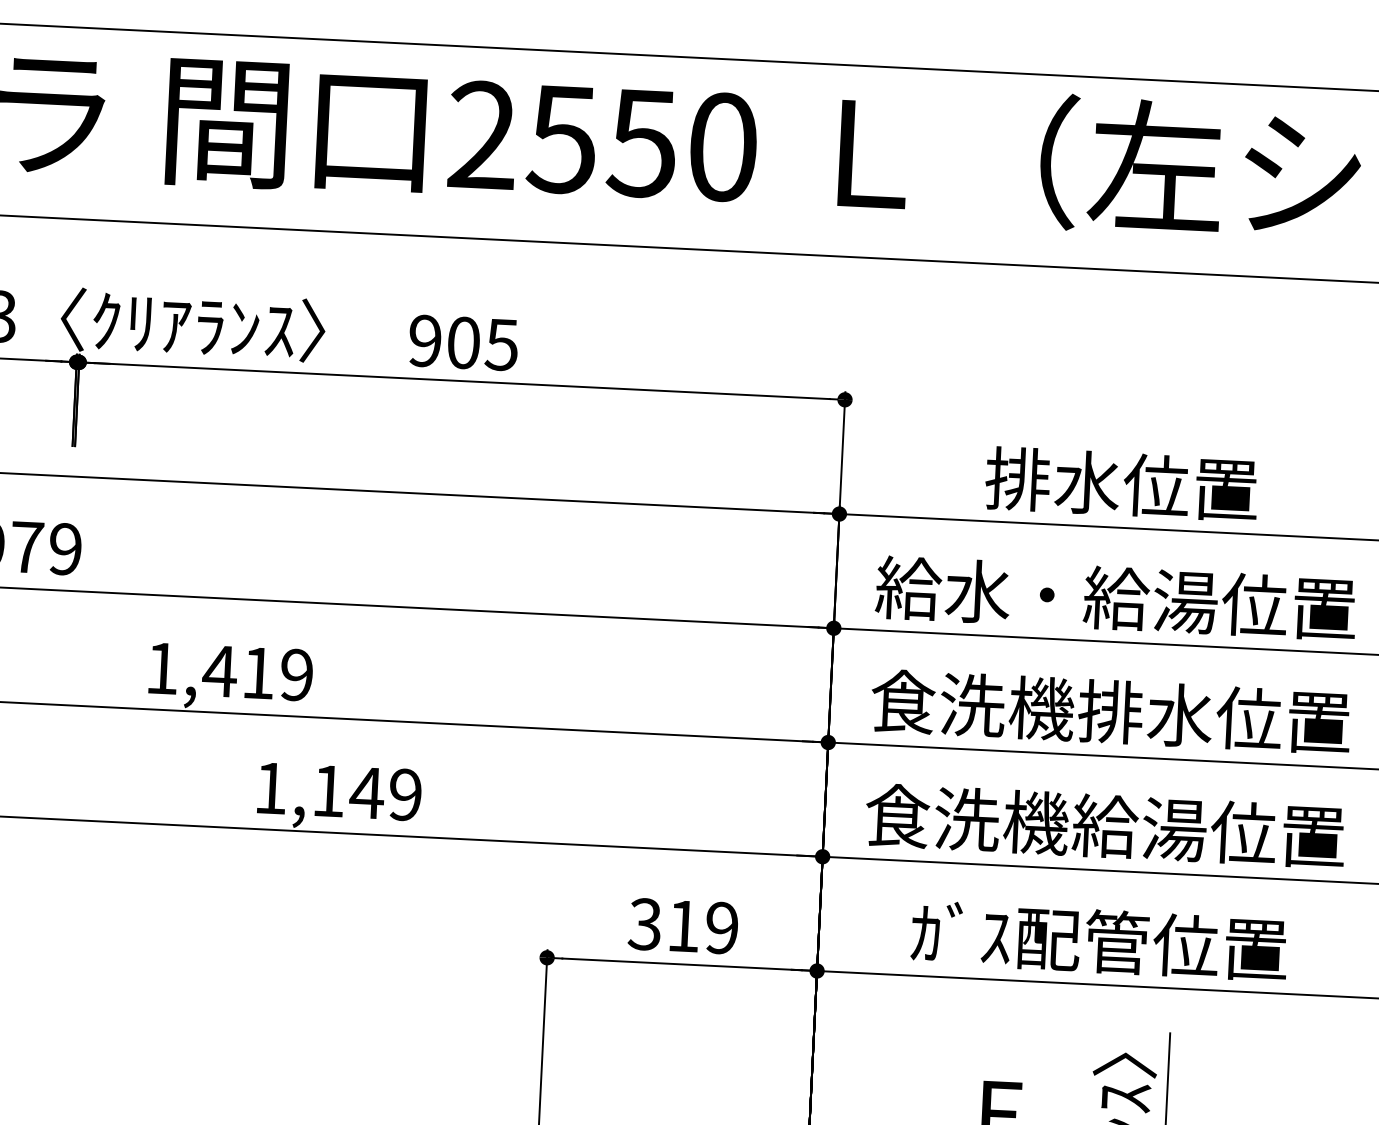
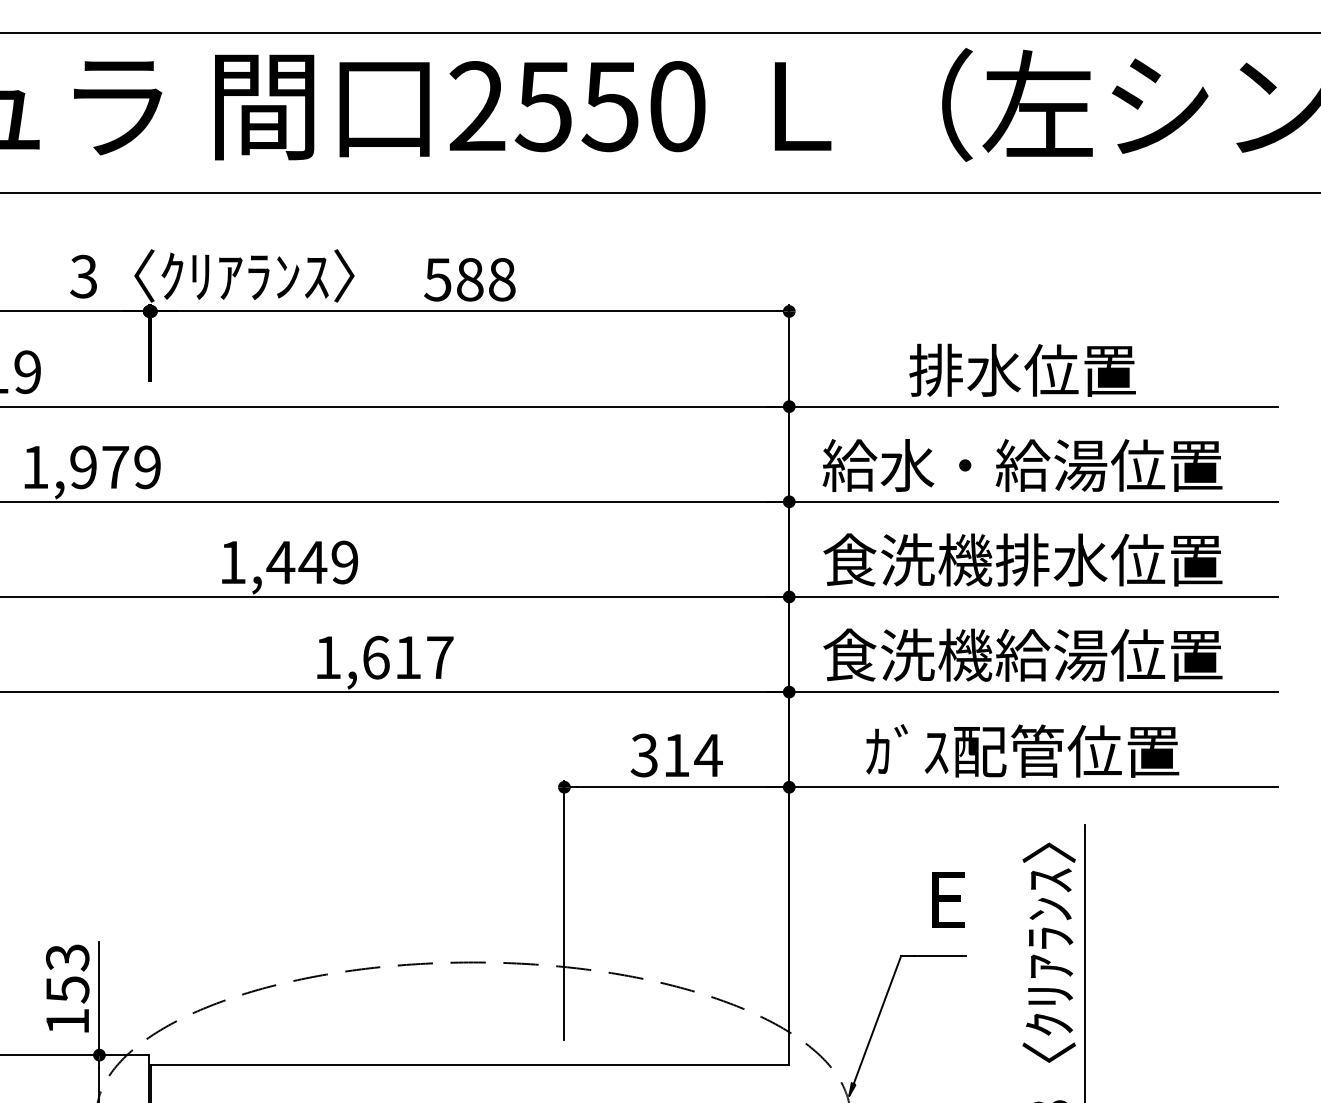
text: (463, 342) -> (469, 279), 905 -> 588
text: (257, 673) -> (312, 562), 1,419 -> 1,449
text: (367, 792) -> (408, 657), 1,149 -> 1,617
text: (721, 928) -> (708, 755), 319 -> 314

